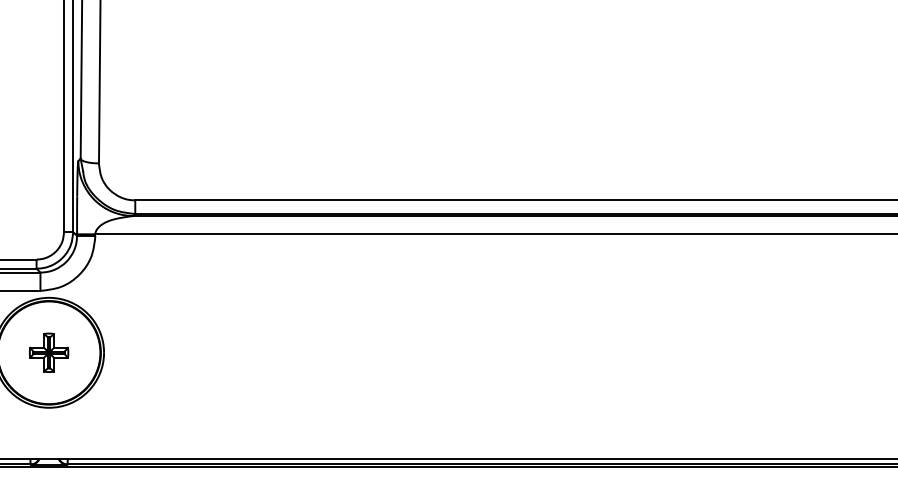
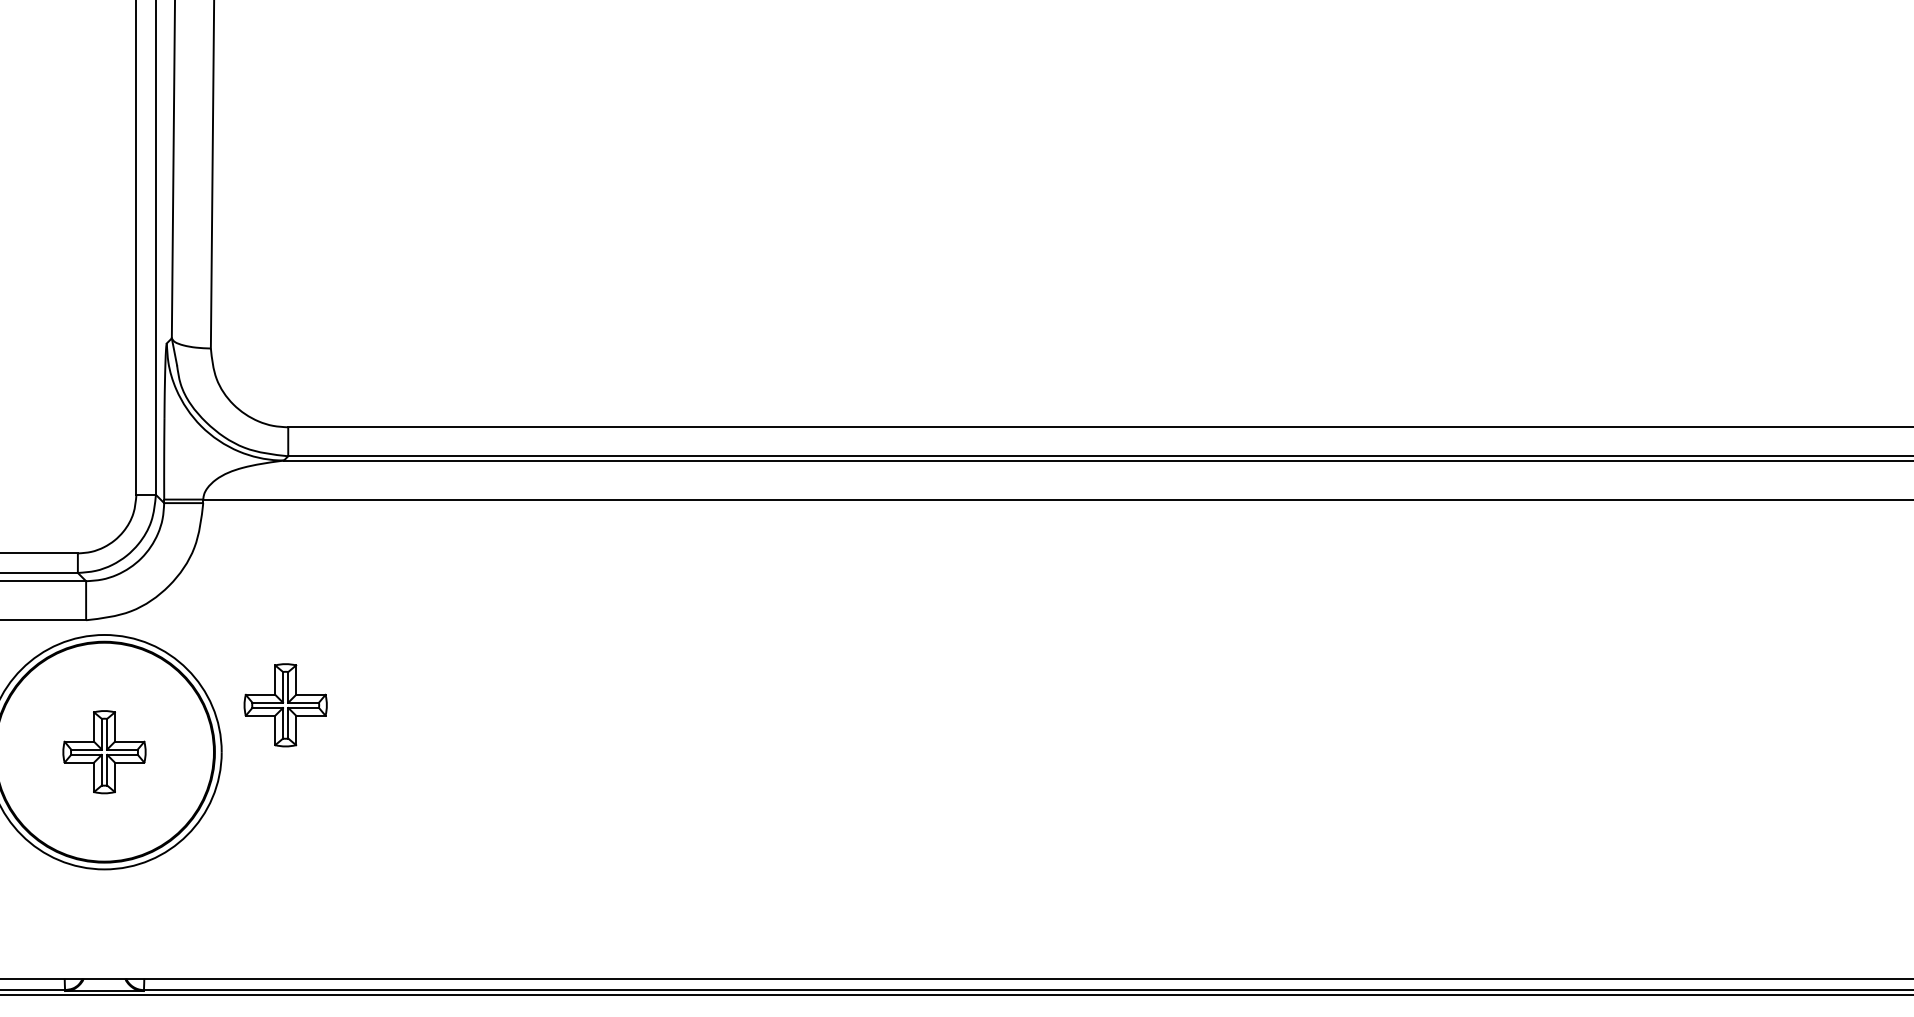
part: (134, 330) -> (286, 704), added

